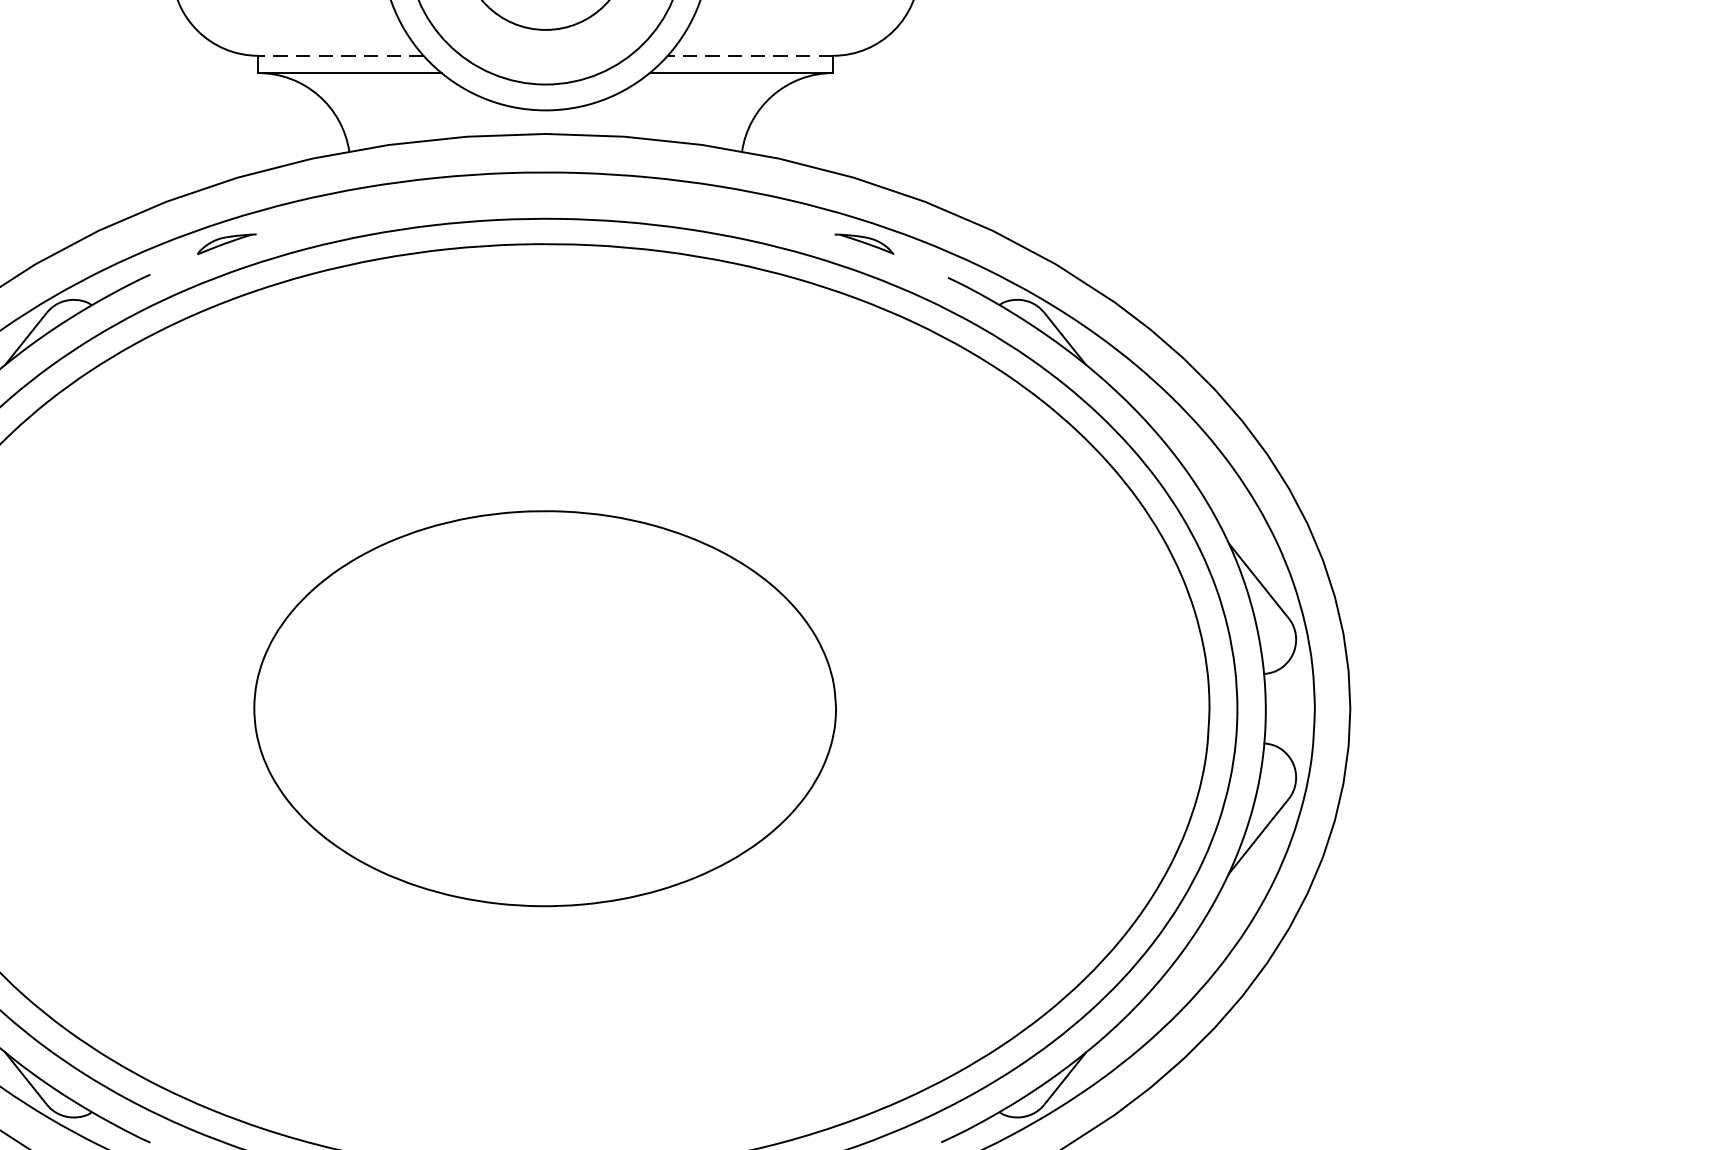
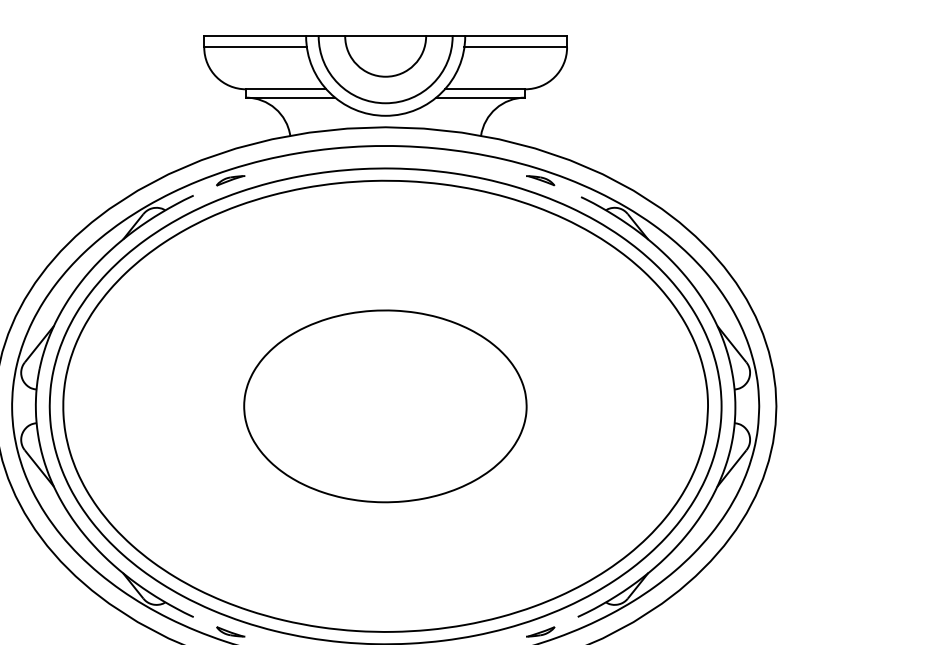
line: (339, 56) -> (285, 89), dashed -> solid
line: (749, 56) -> (484, 89), dashed -> solid

